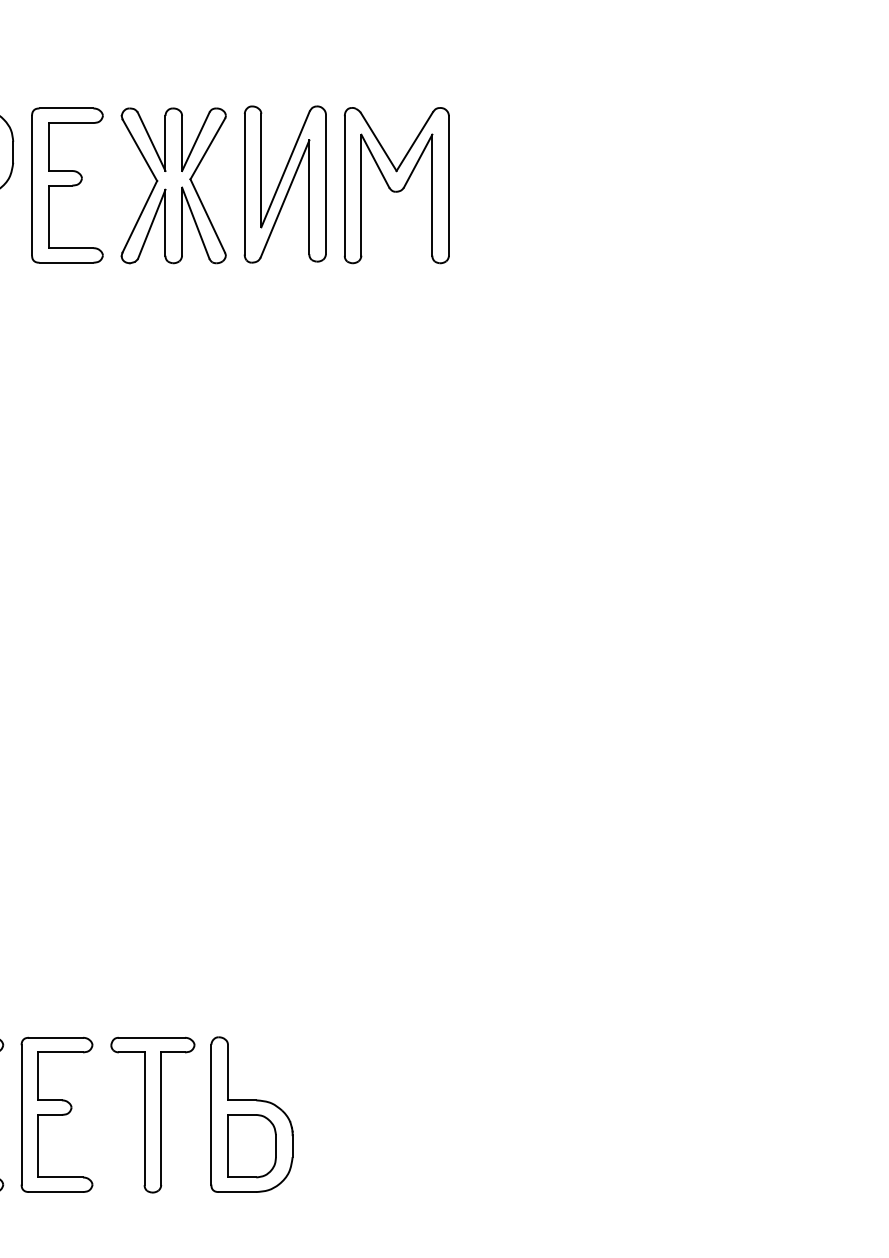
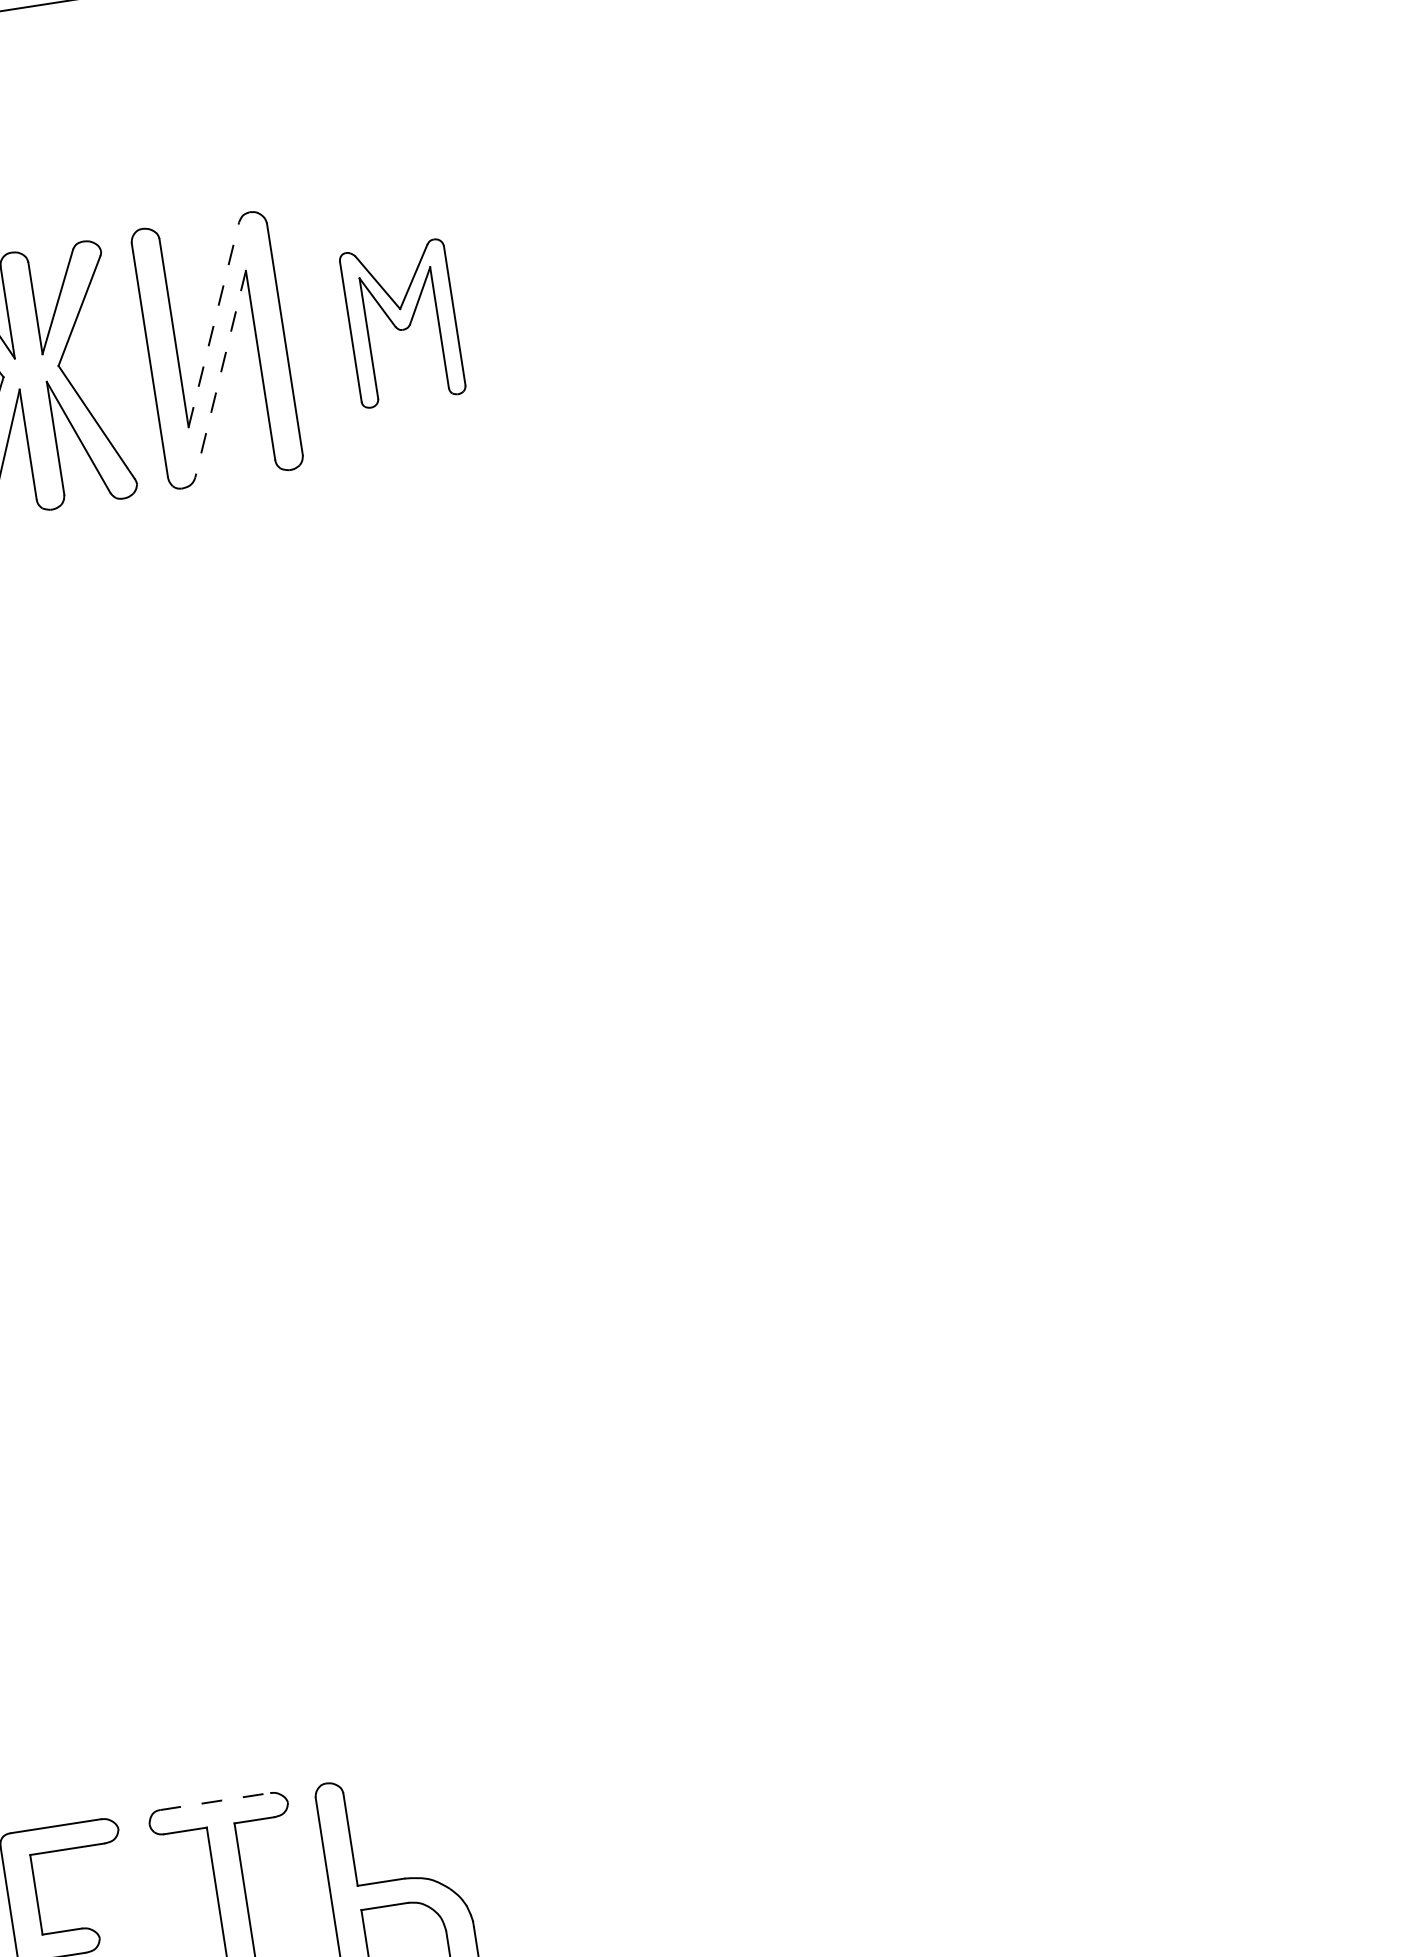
line: (285, 169) -> (213, 325), solid -> dashed
part: (396, 185) -> (402, 323), size x0.6
line: (284, 199) -> (219, 375), solid -> dashed
line: (152, 1037) -> (216, 1800), solid -> dashed

